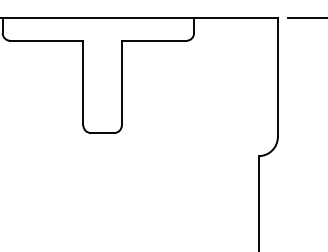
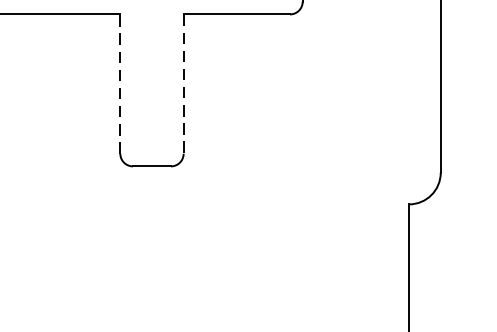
line: (83, 82) -> (120, 83), solid -> dashed
line: (121, 83) -> (183, 84), solid -> dashed

